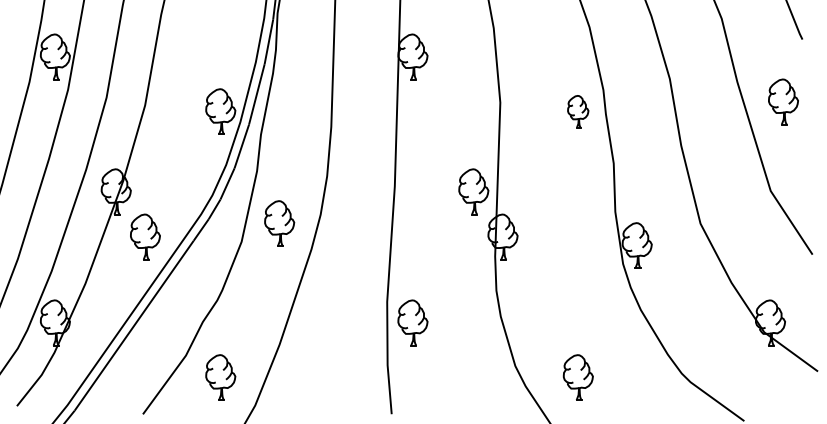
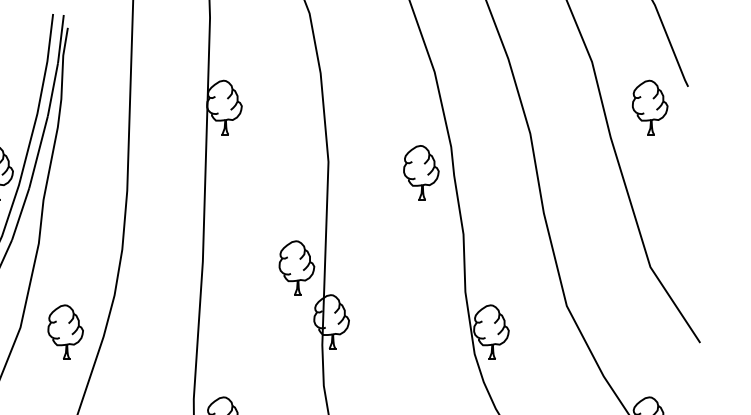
part: (783, 101) -> (650, 106), moved
part: (577, 111) -> (420, 172), size x1.43
part: (279, 223) -> (65, 332), moved

